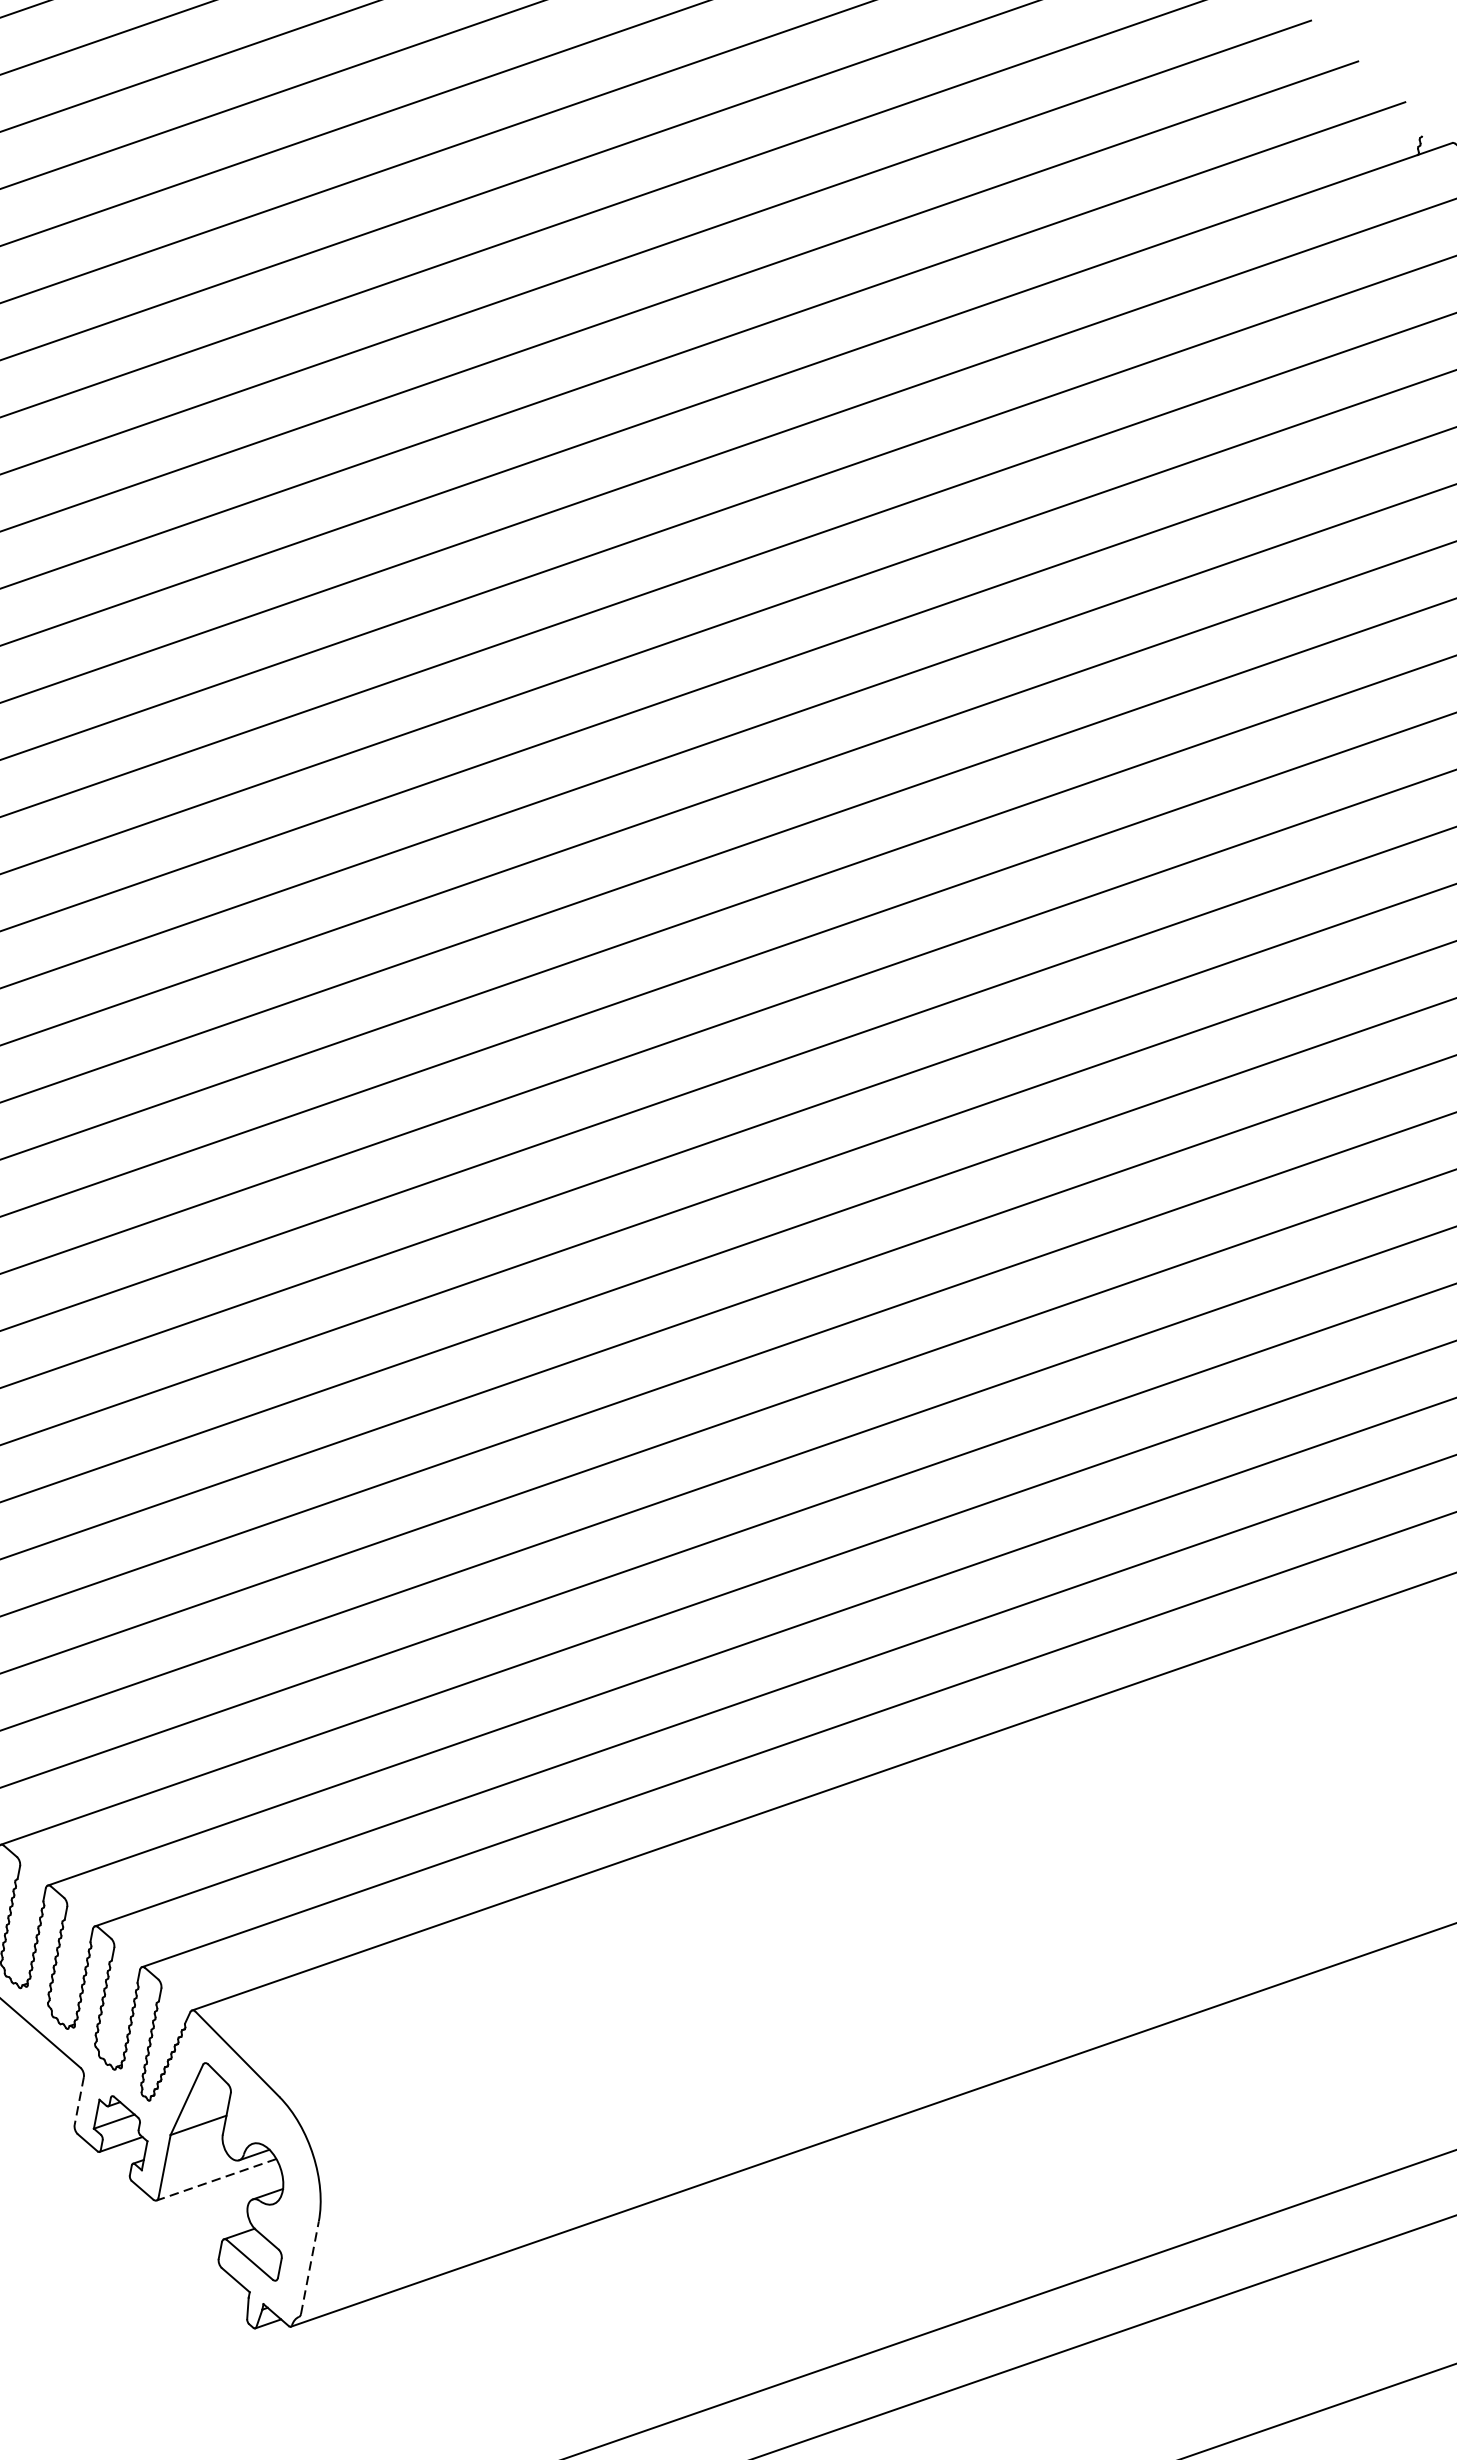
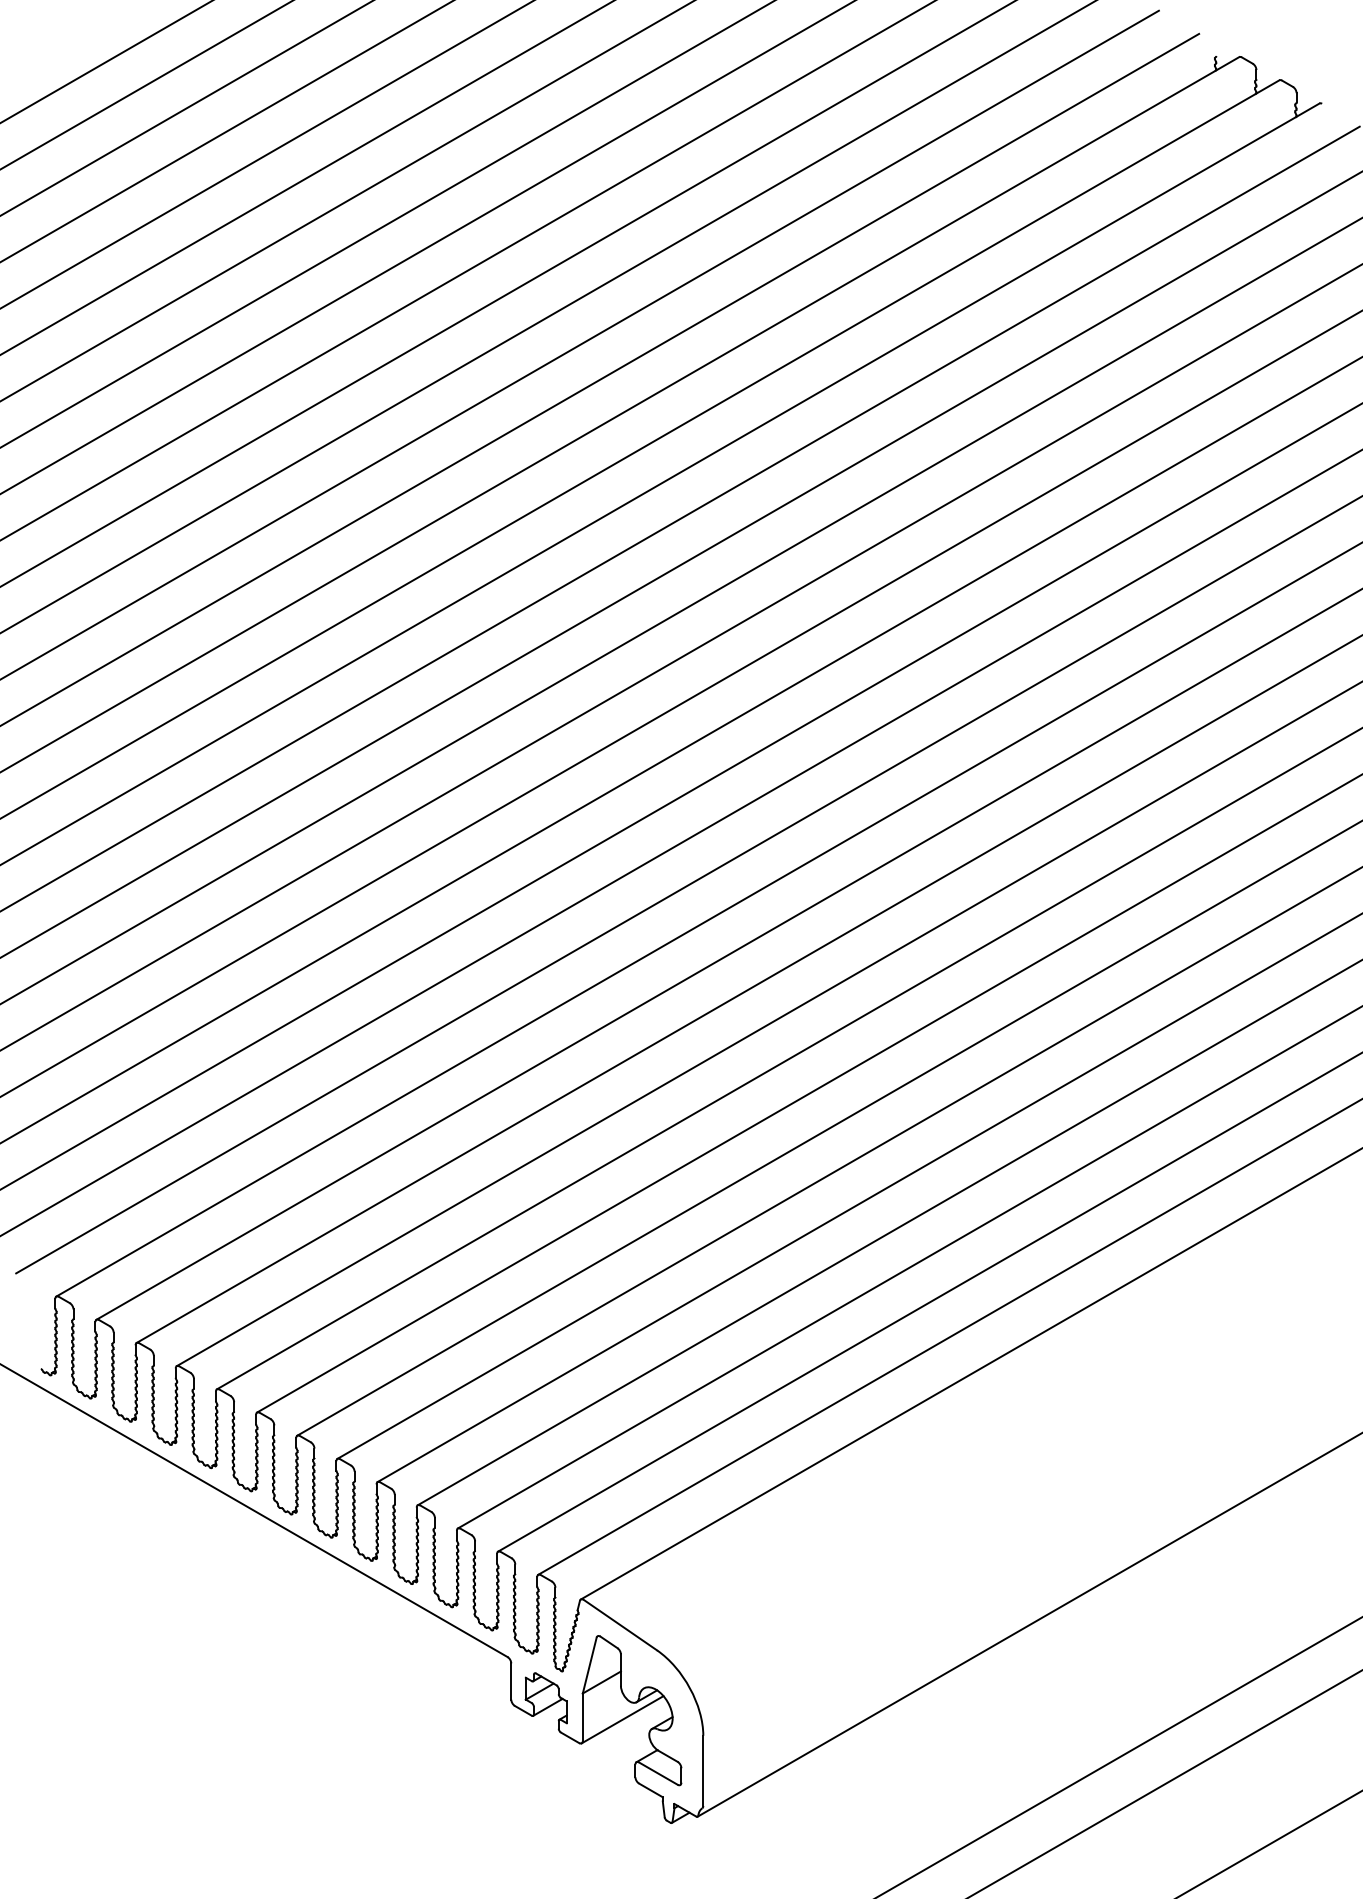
line: (79, 2102) -> (511, 1682), dashed -> solid
line: (216, 2179) -> (622, 1719), dashed -> solid
line: (310, 2267) -> (703, 1770), dashed -> solid

